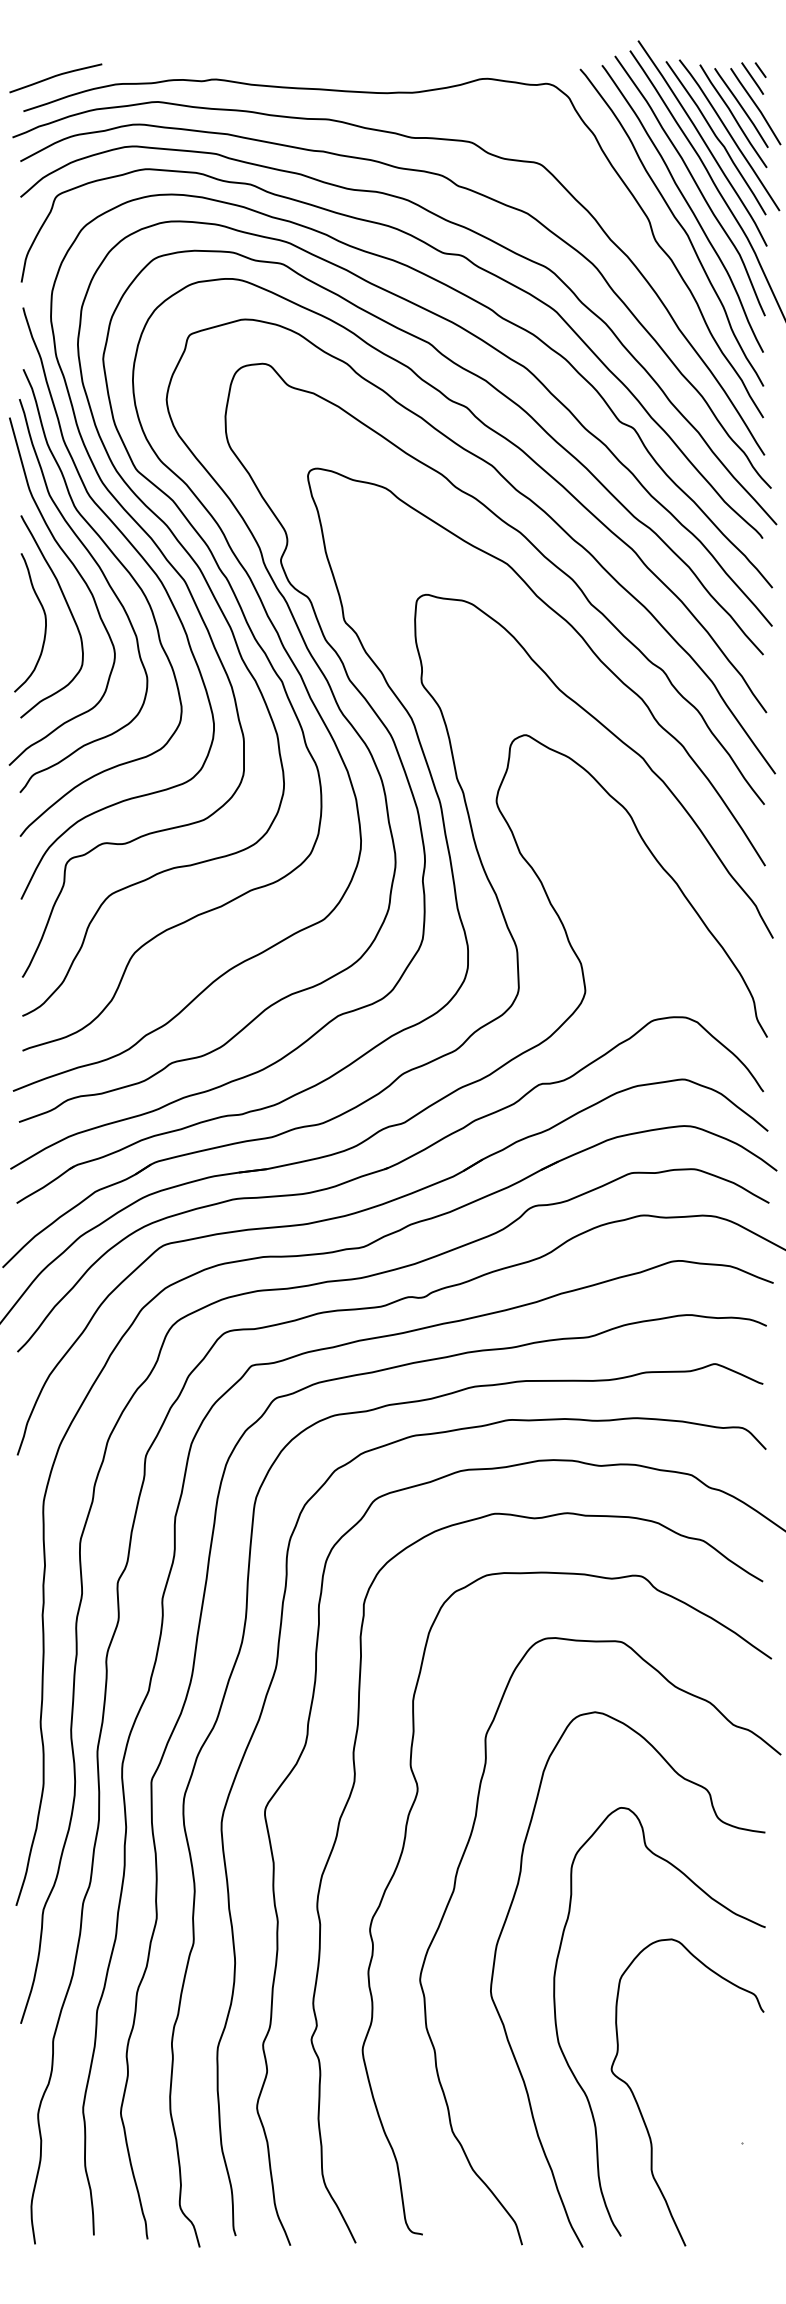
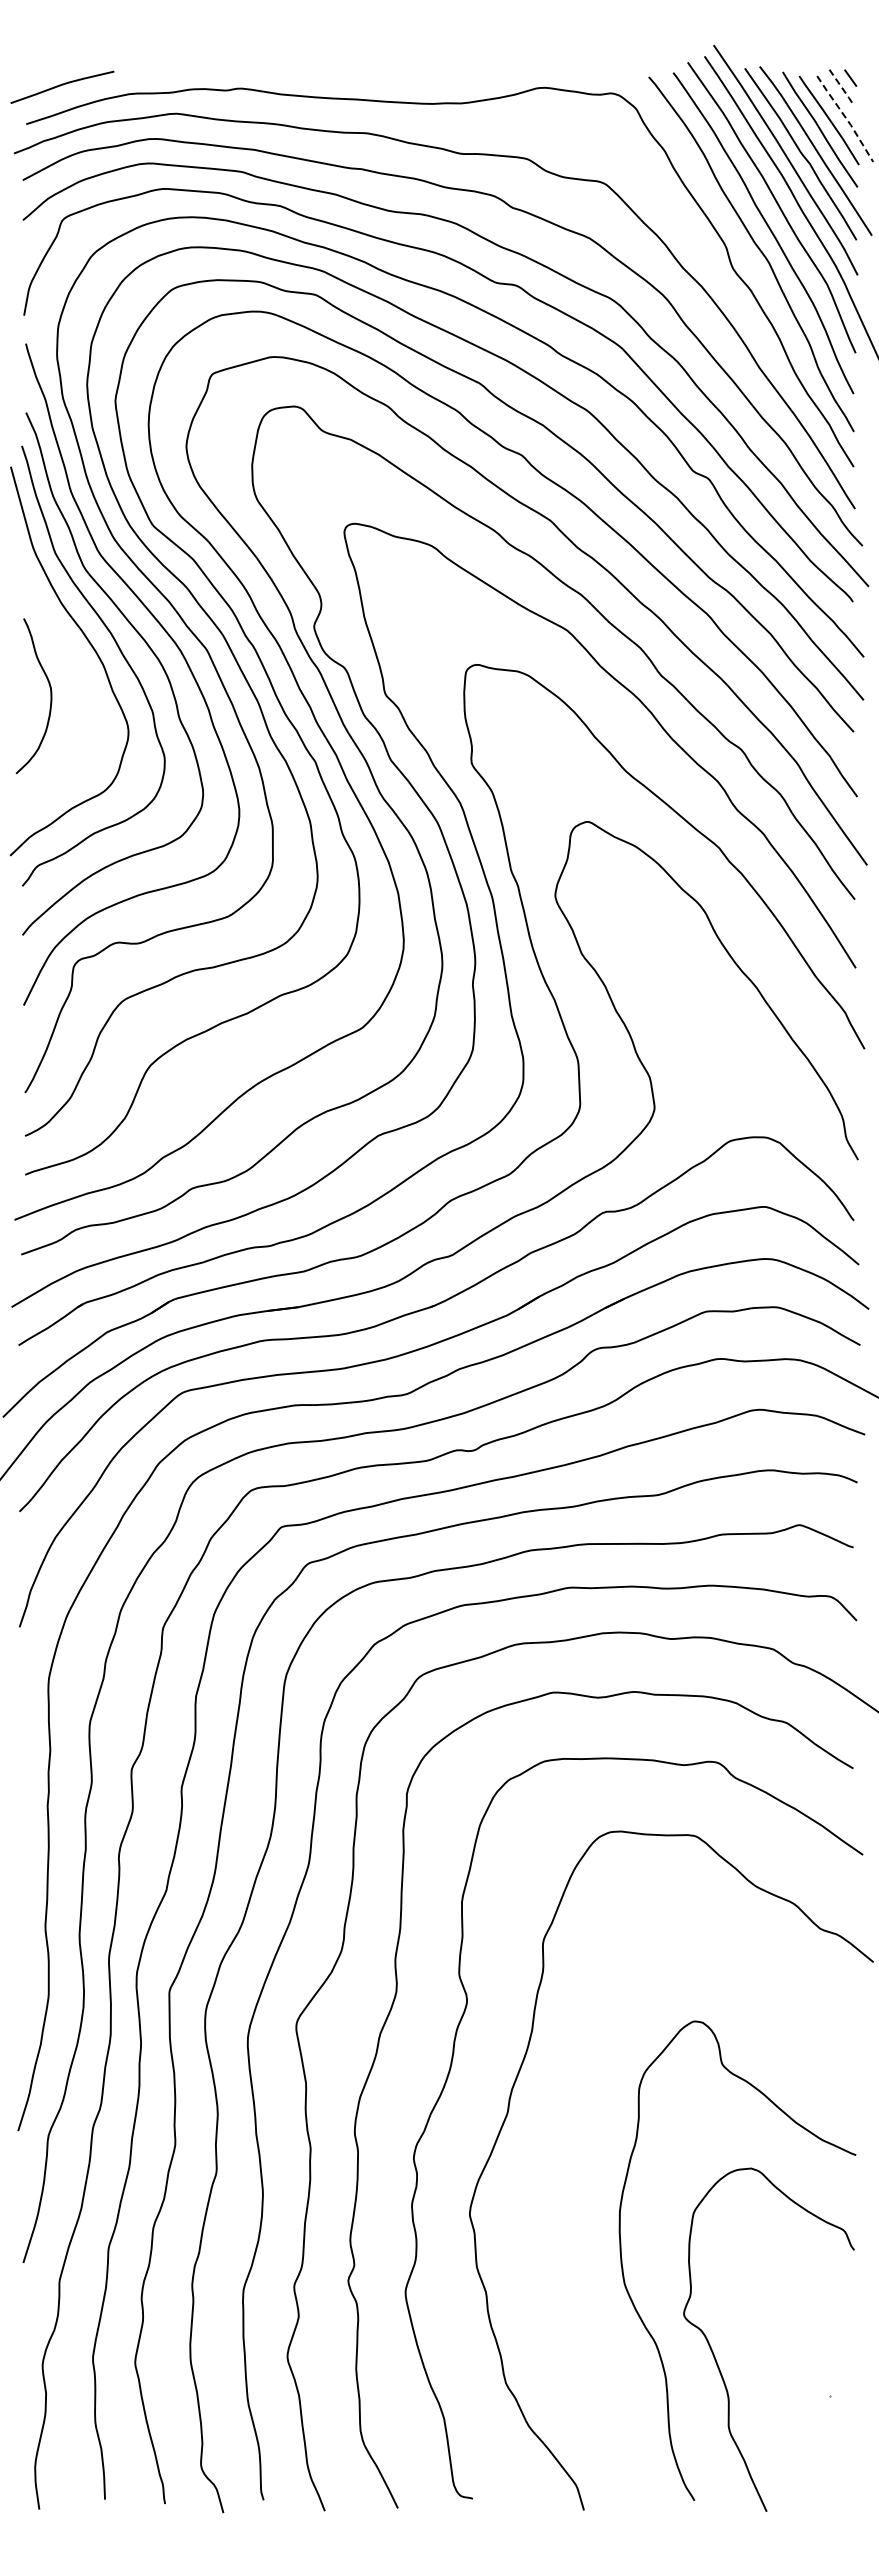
line: (753, 79) -> (842, 88), solid -> dashed
line: (756, 106) -> (846, 118), solid -> dashed
curve: (68, 608) -> (76, 680), removed
curve: (503, 2023) -> (563, 2262), removed

